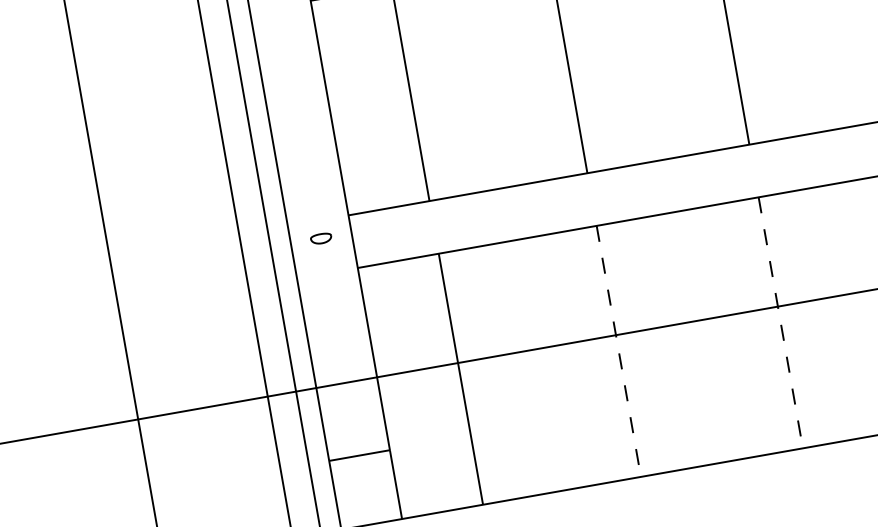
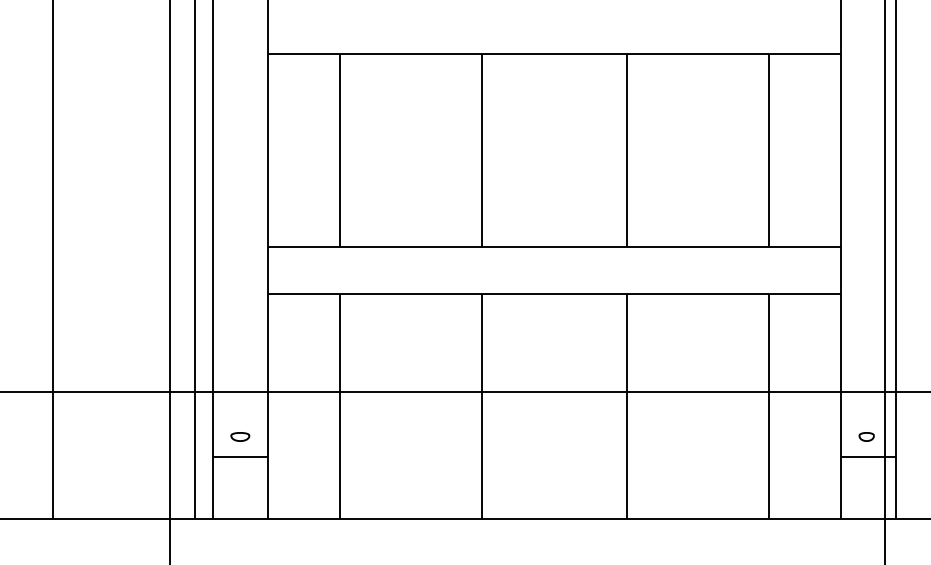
part: (321, 238) -> (240, 436), moved
line: (781, 322) -> (627, 406), dashed -> solid
line: (618, 351) -> (481, 406), dashed -> solid

